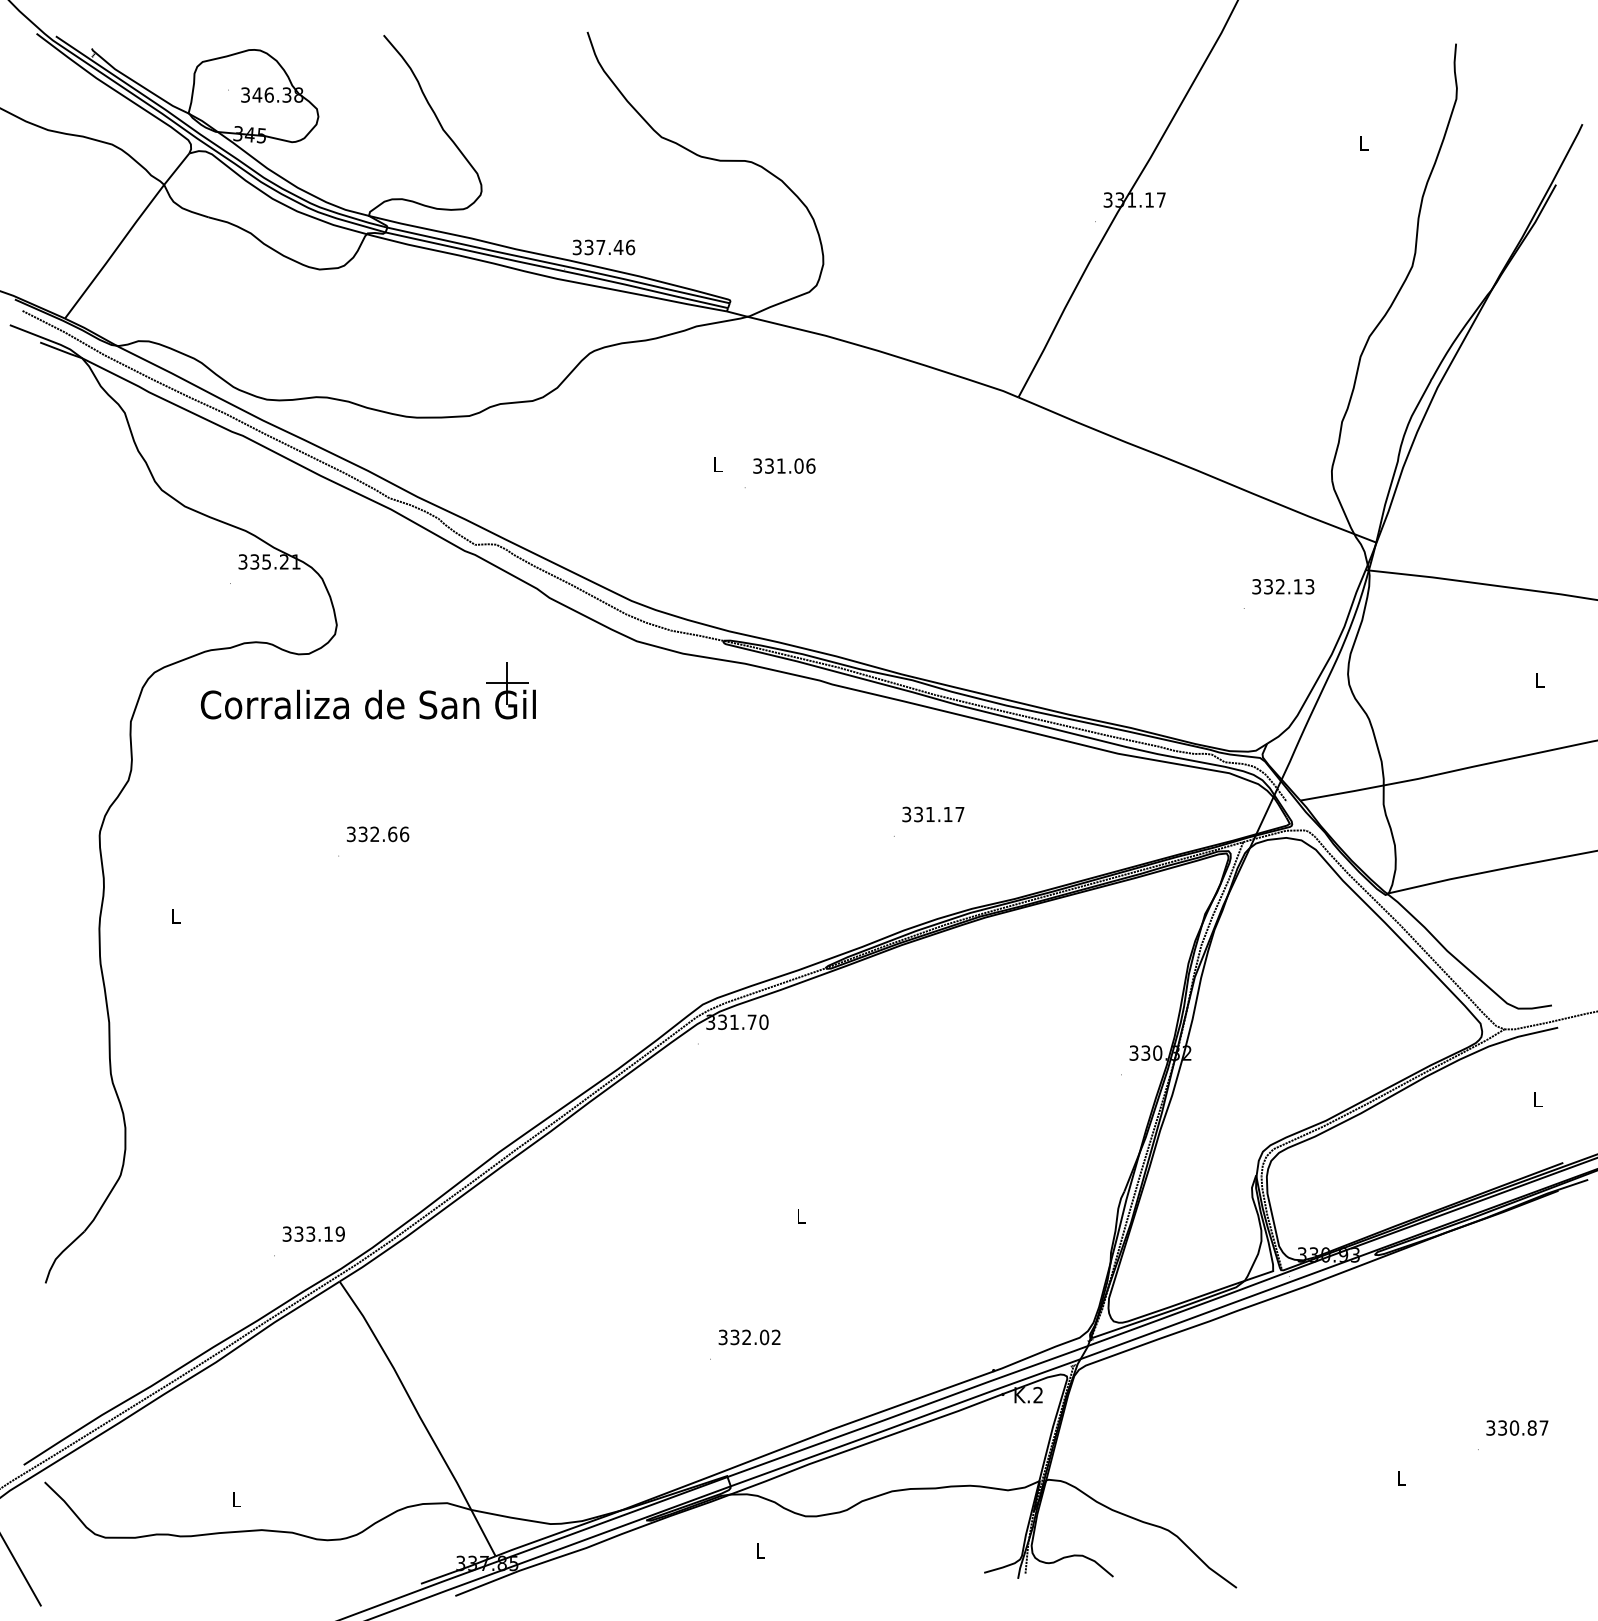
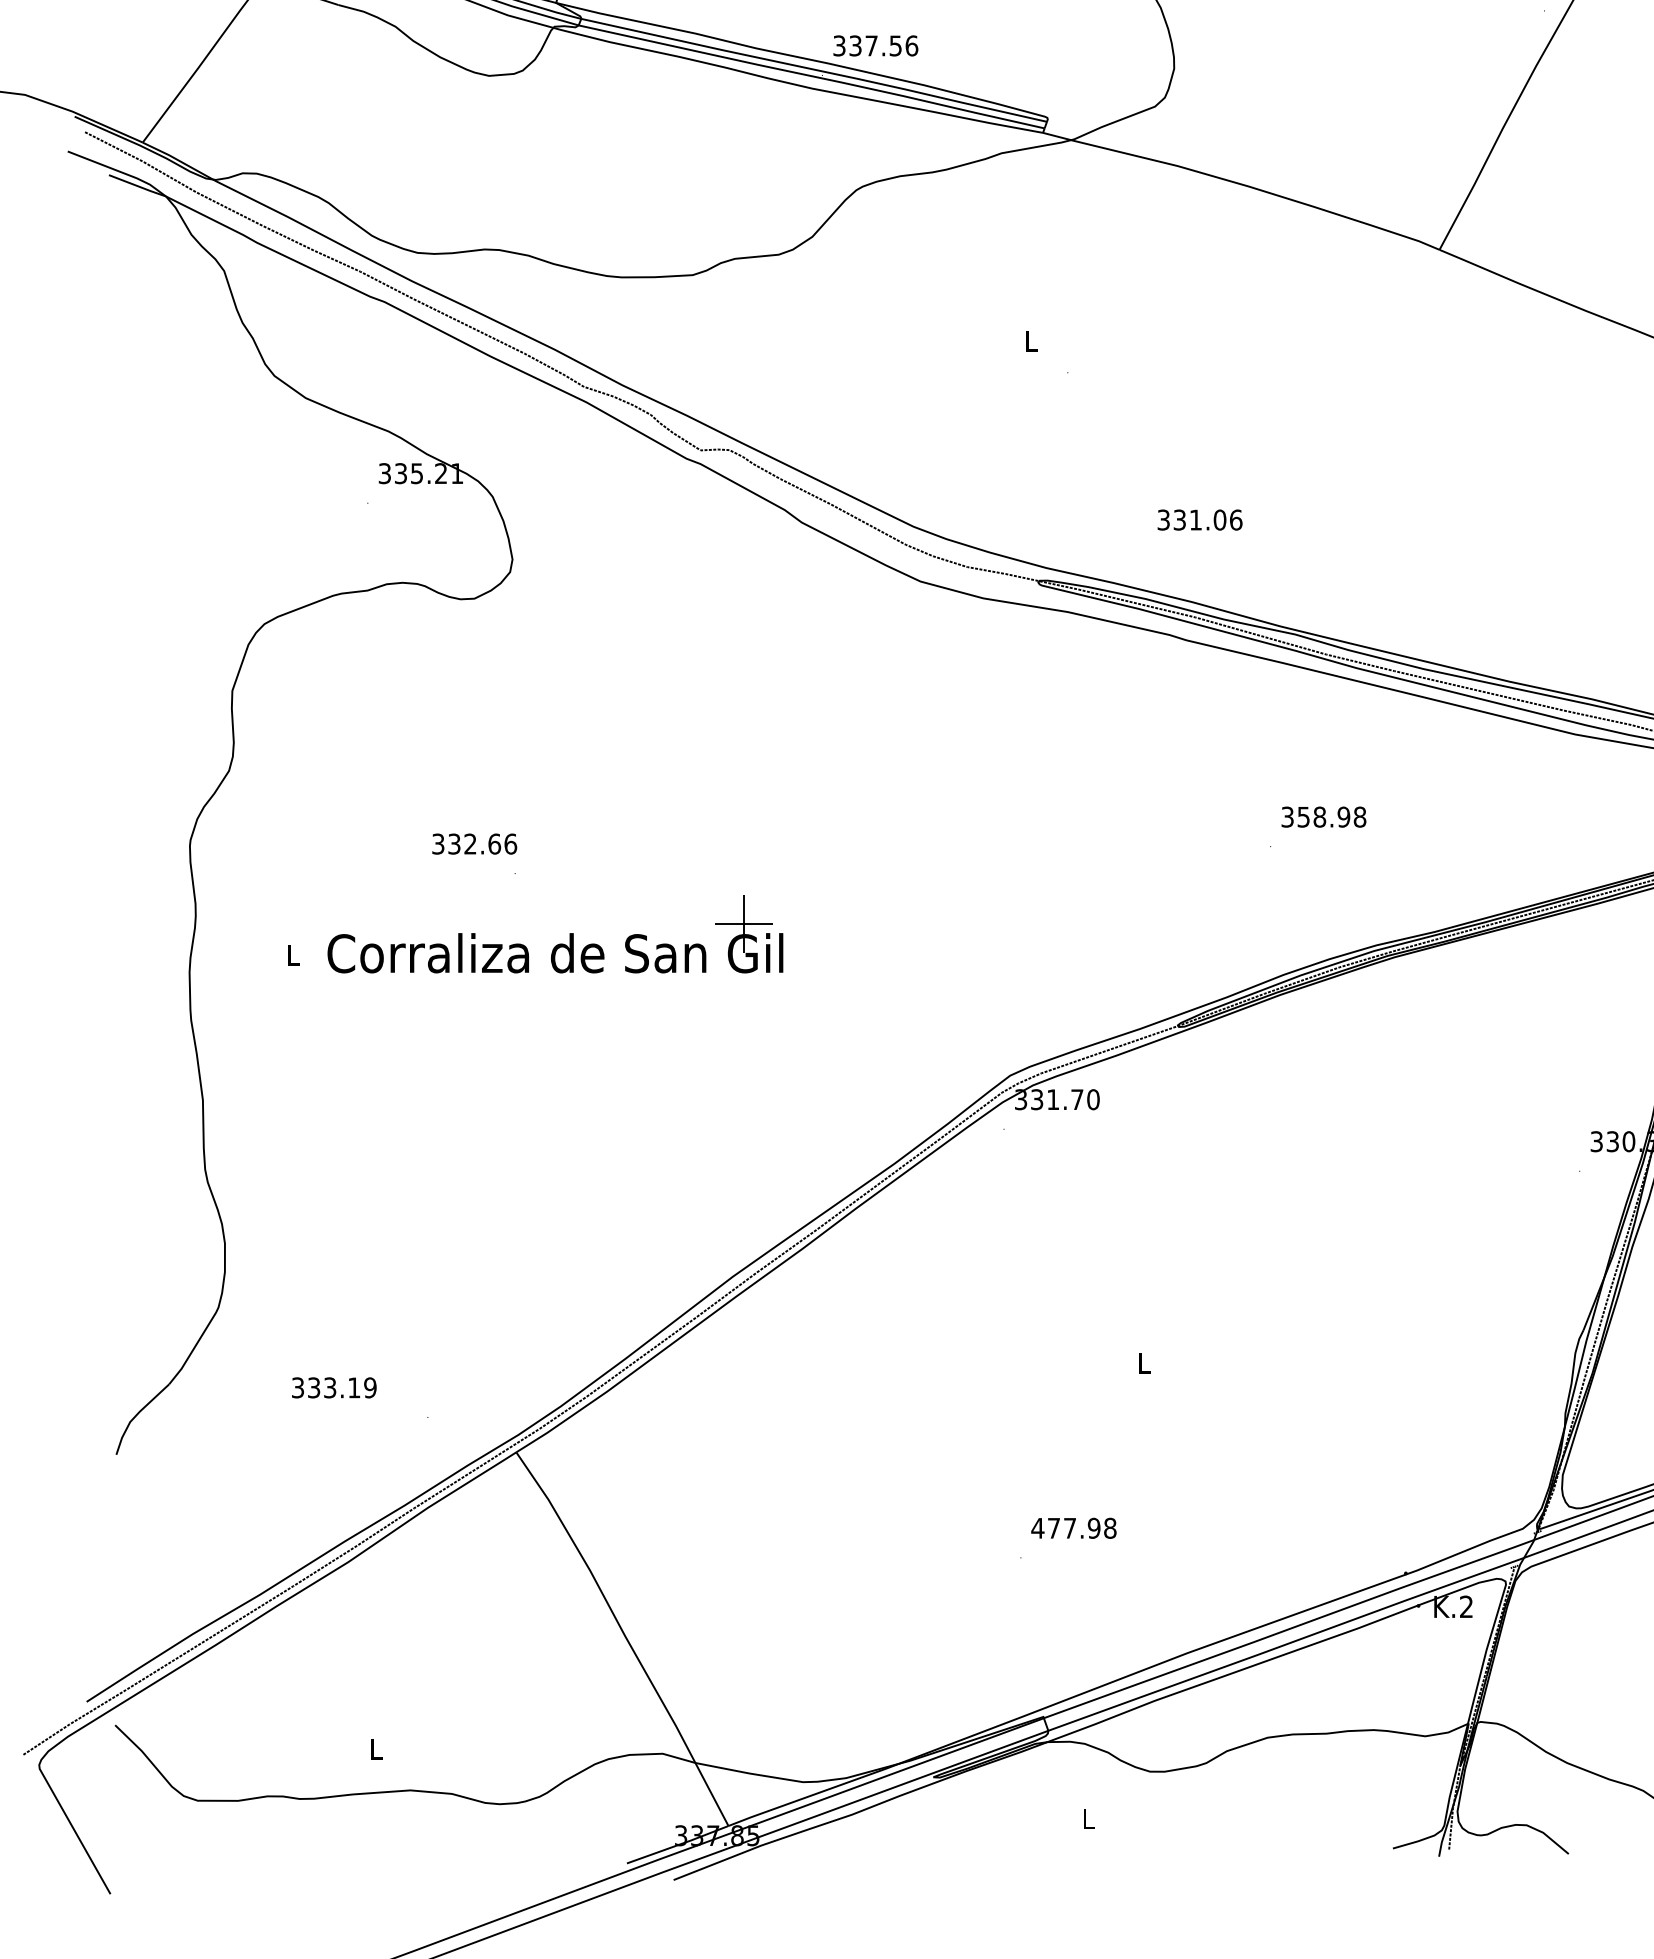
text: (618, 247) -> (895, 45), 337.46 -> 337.56
text: (784, 465) -> (1200, 519), moved
part: (371, 697) -> (559, 943), moved
text: (939, 814) -> (1332, 817), 331.17 -> 358.98
text: (377, 834) -> (473, 844), moved
text: (313, 1233) -> (333, 1386), moved
text: (749, 1337) -> (1073, 1528), 332.02 -> 477.98

